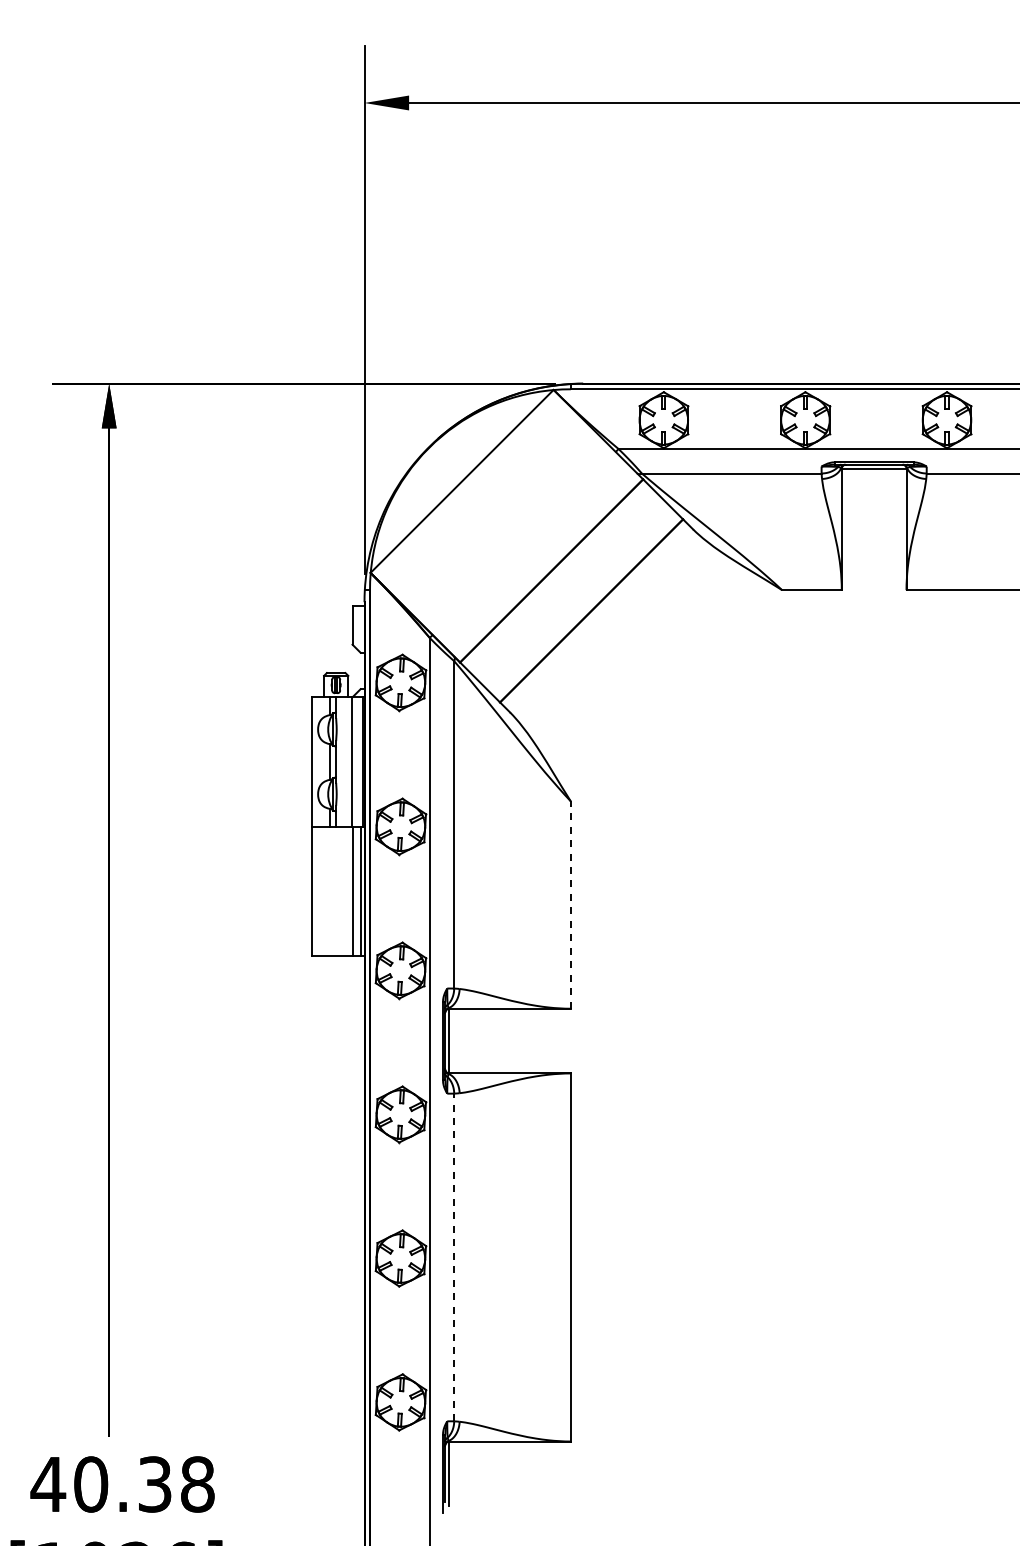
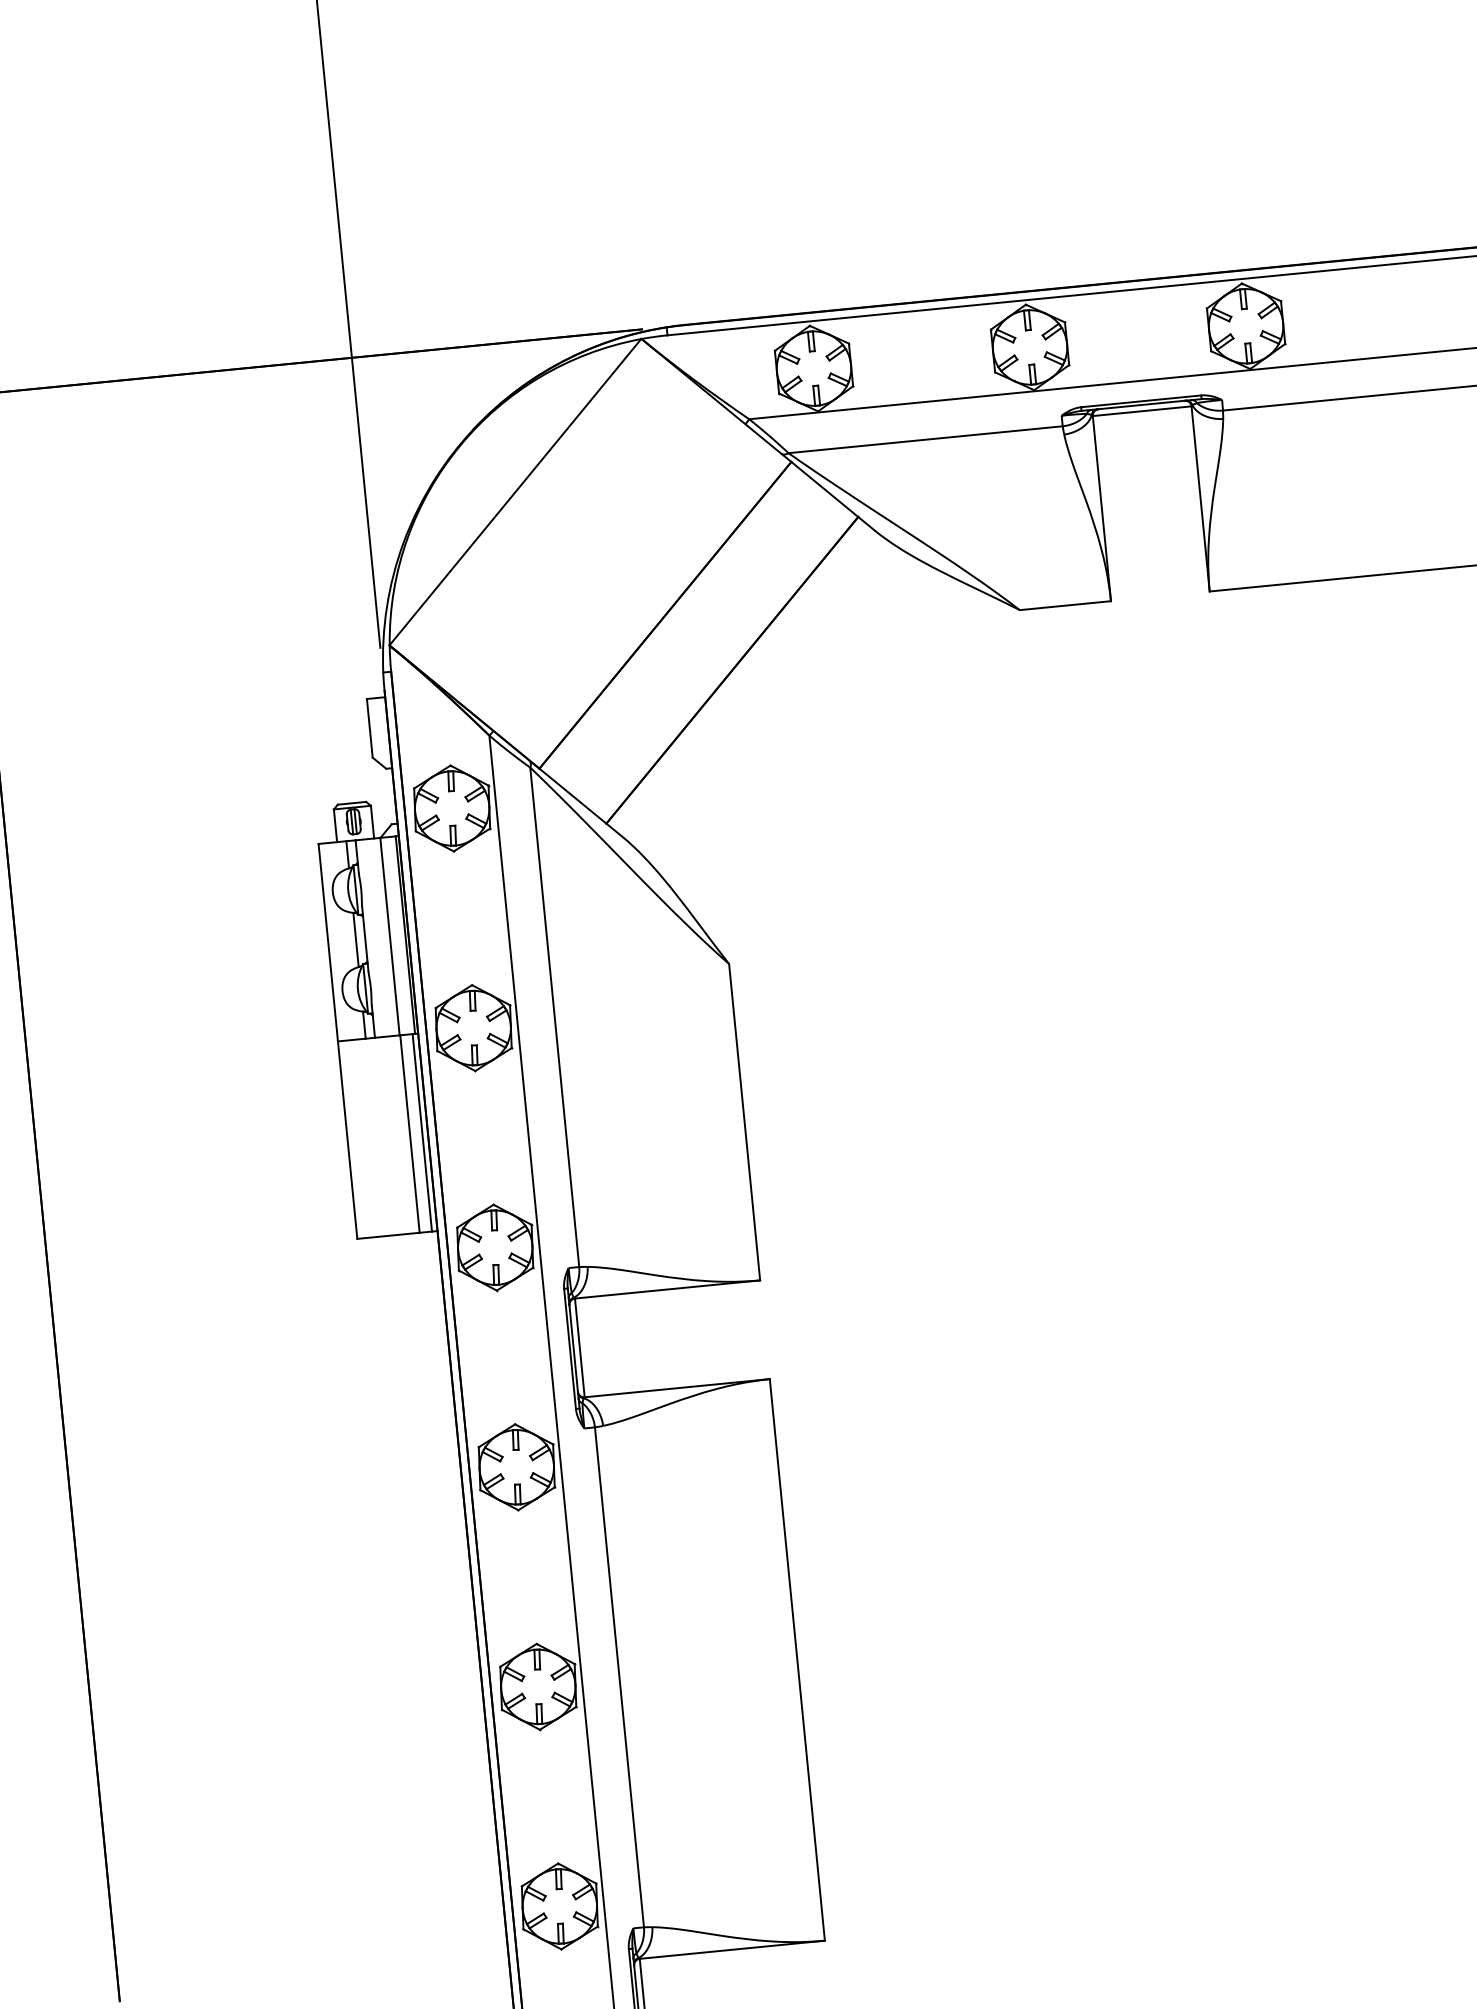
line: (570, 905) -> (744, 1122), dashed -> solid
line: (454, 1257) -> (619, 1677), dashed -> solid

